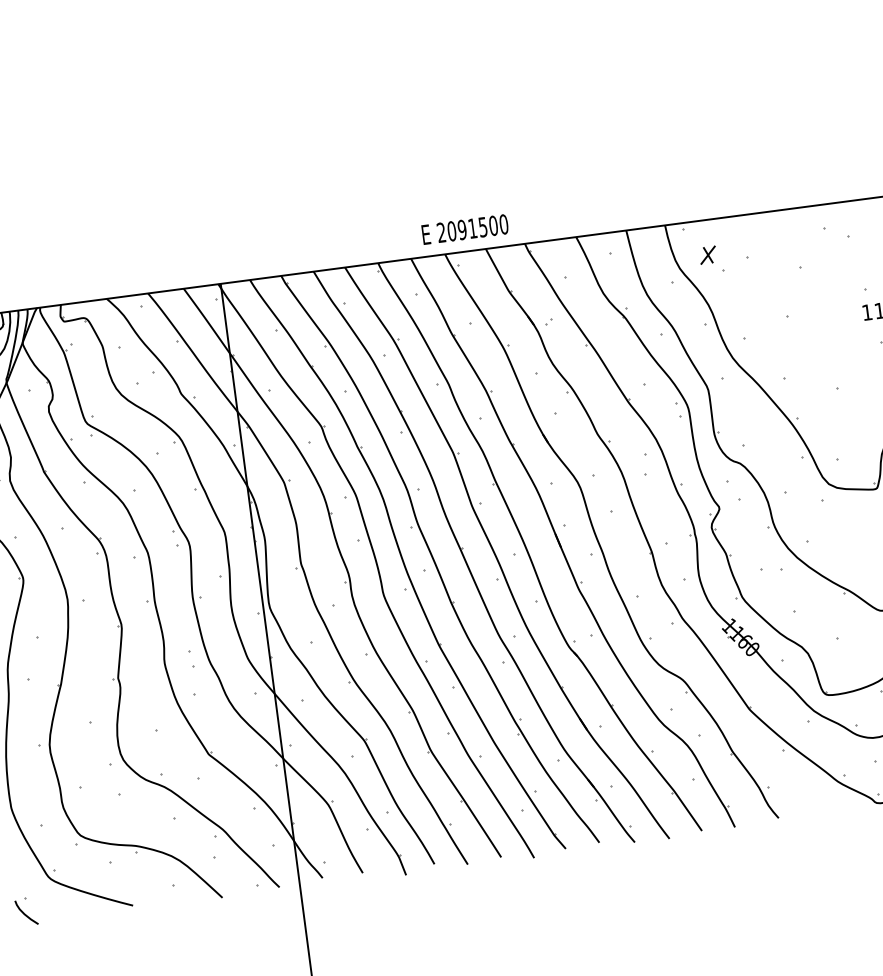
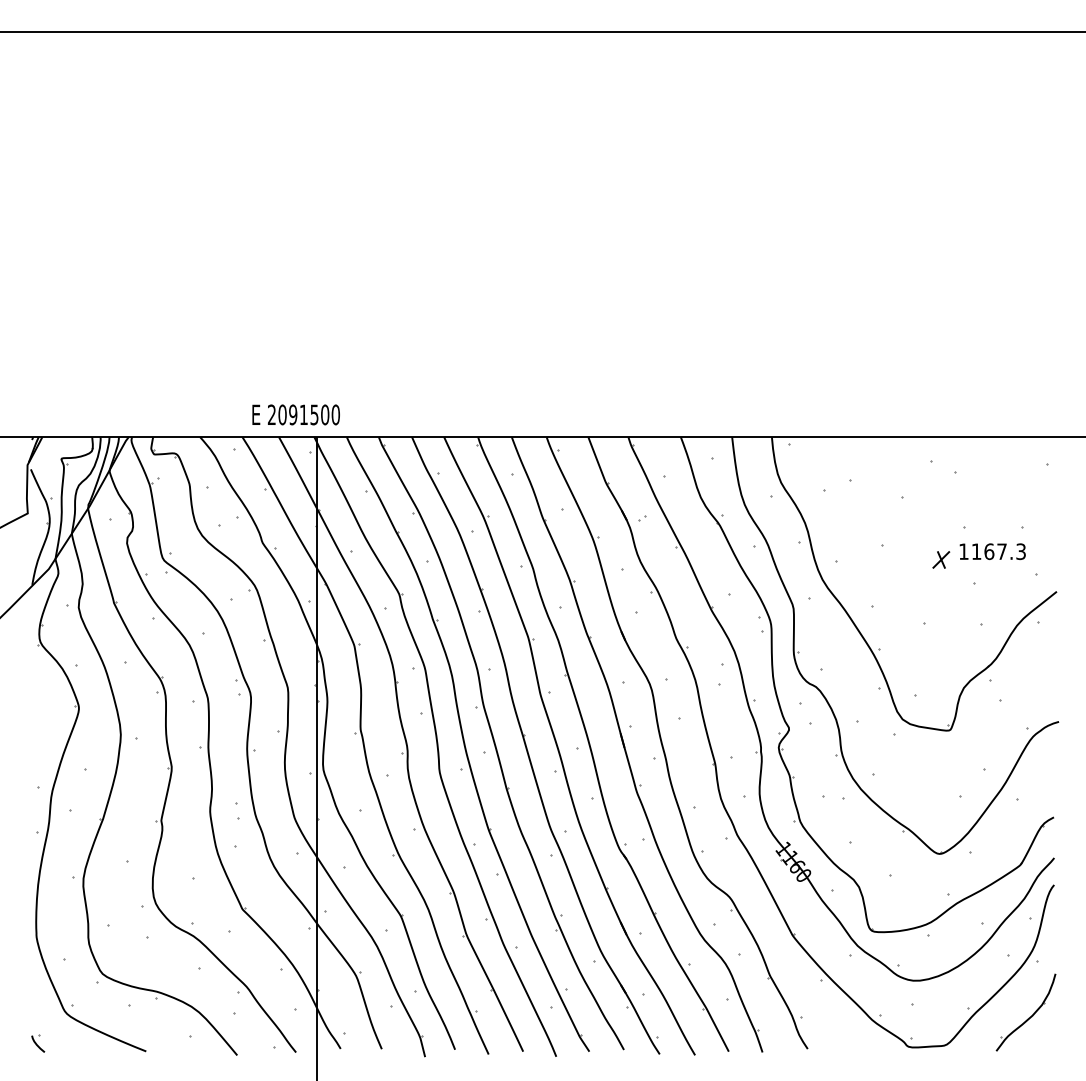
text: (464, 229) -> (295, 414), moved
part: (708, 254) -> (941, 559), moved
part: (26, 911) -> (38, 1043), size x0.62

